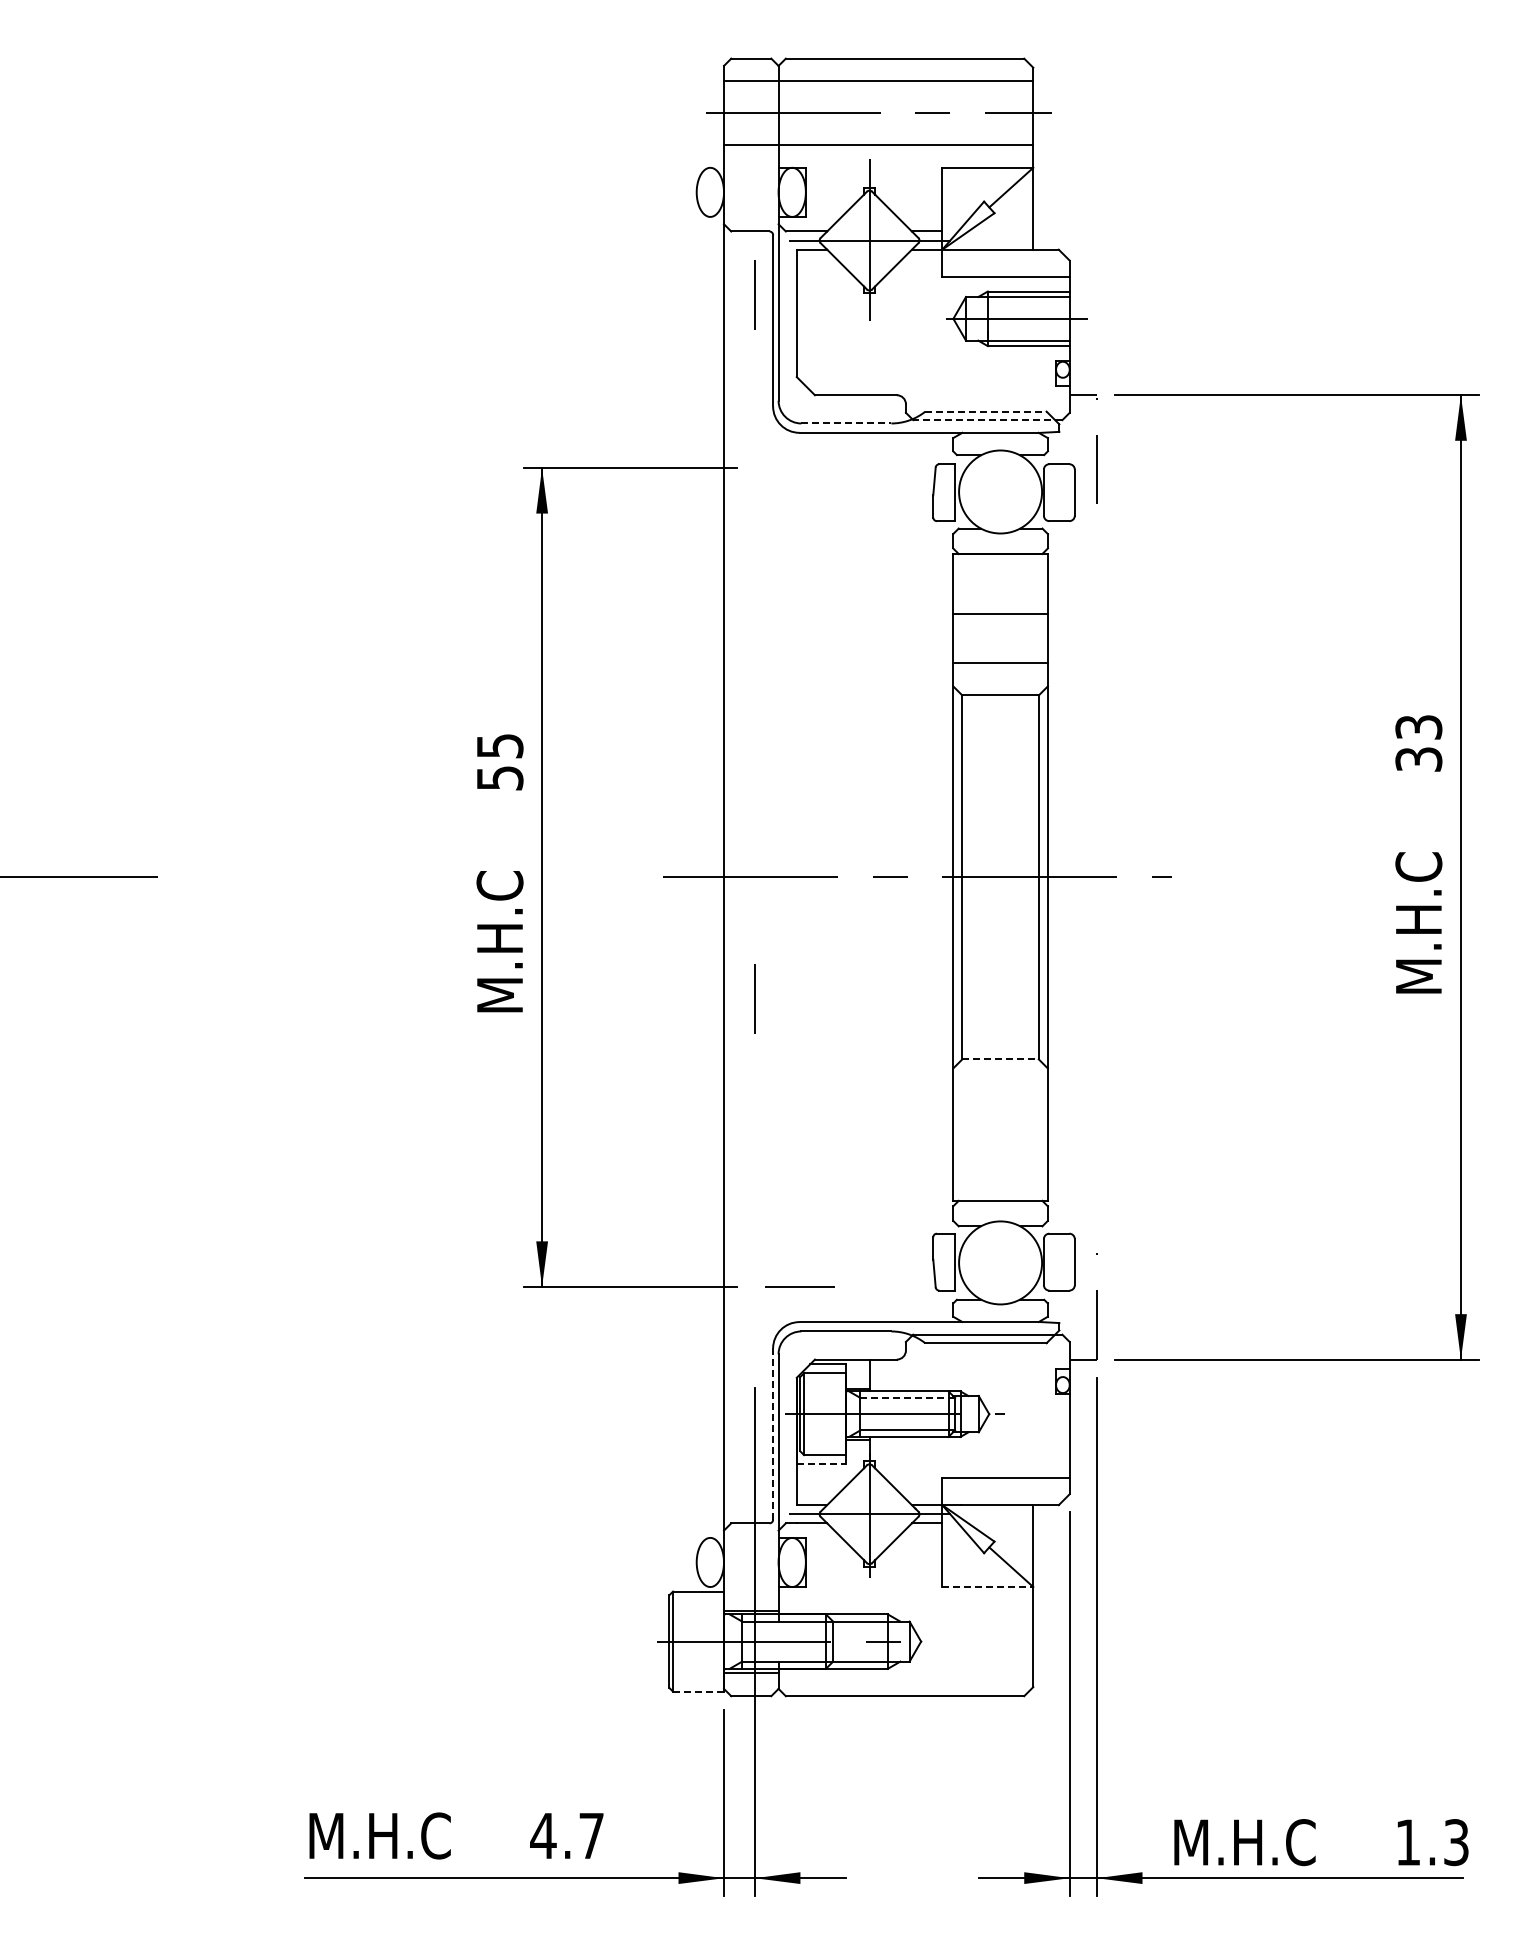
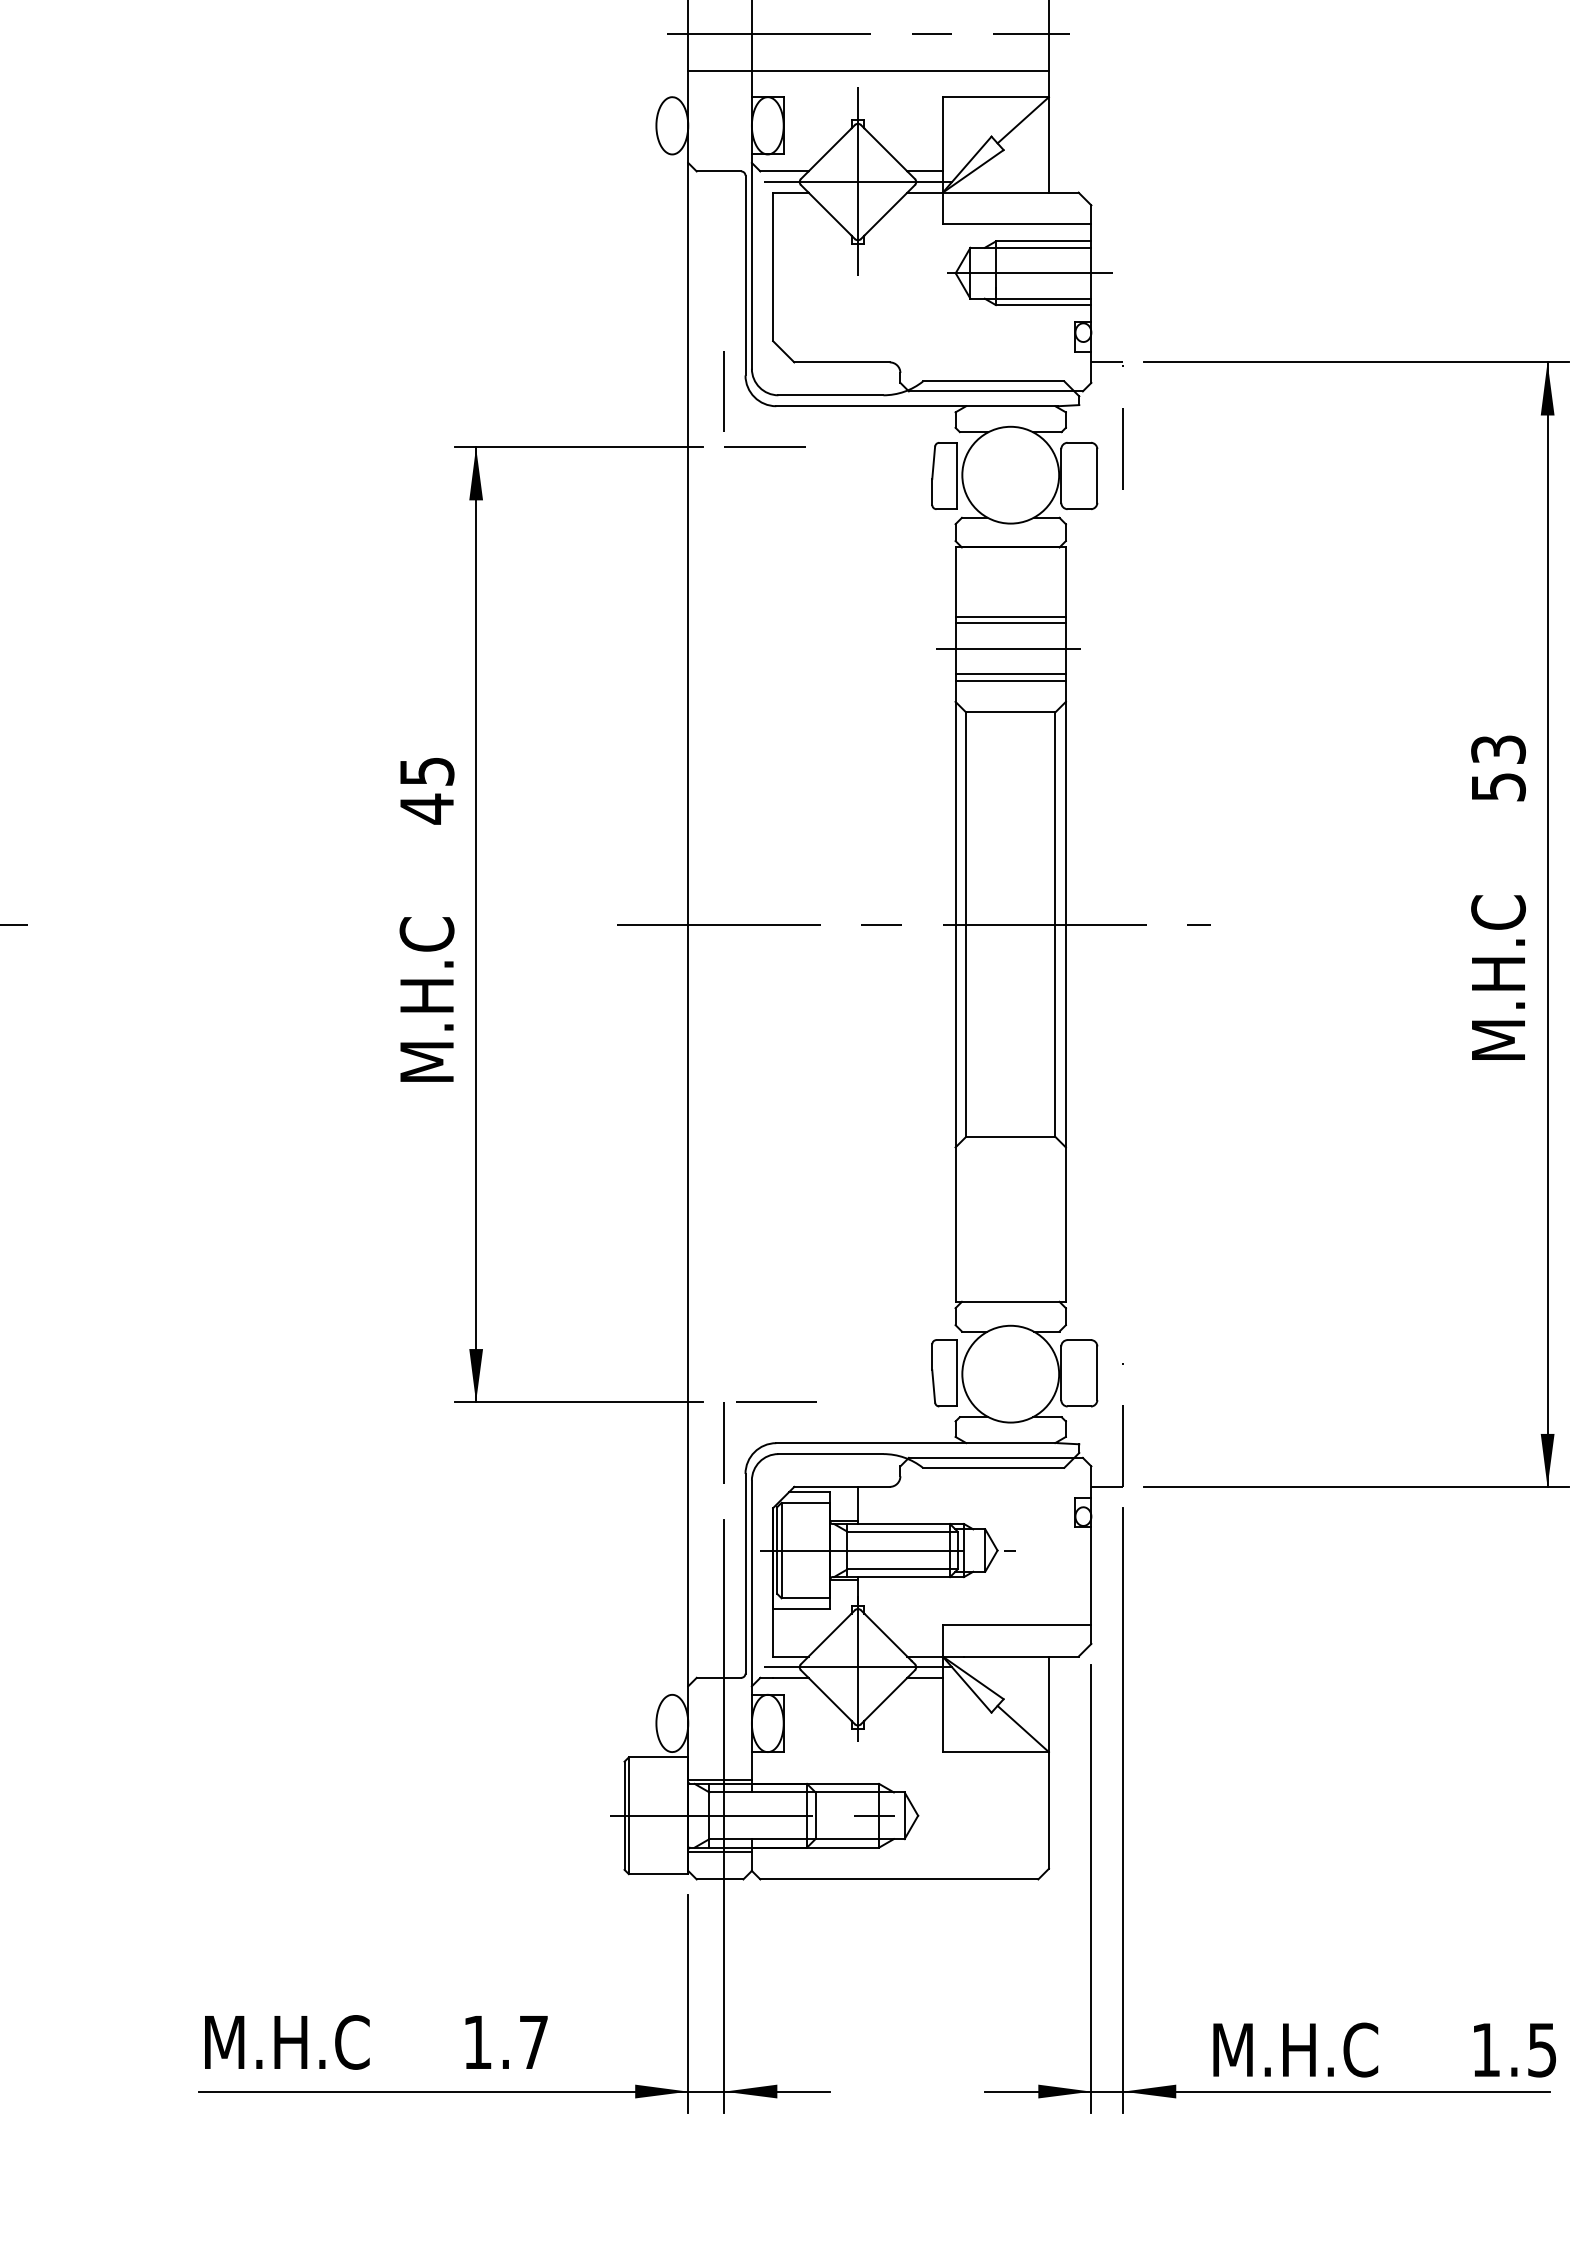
line: (754, 294) -> (723, 390), moved
line: (985, 411) -> (993, 381), dashed -> solid
line: (987, 420) -> (995, 391), dashed -> solid
line: (846, 423) -> (831, 395), dashed -> solid
line: (789, 467) -> (764, 446), added
line: (1000, 619) -> (1010, 623), added
line: (998, 640) -> (1008, 648), added
line: (1000, 668) -> (1010, 681), added
text: (1418, 759) -> (1498, 787), 33 -> 53
text: (500, 778) -> (427, 809), 55 -> 45
line: (754, 998) -> (723, 1442), moved
line: (1001, 1059) -> (1011, 1136), dashed -> solid
line: (908, 1397) -> (903, 1531), dashed -> solid
line: (773, 1434) -> (745, 1574), dashed -> solid
line: (821, 1464) -> (801, 1609), dashed -> solid
line: (988, 1587) -> (996, 1752), dashed -> solid
line: (699, 1691) -> (659, 1873), dashed -> solid
text: (543, 1835) -> (477, 2041), 4.7 -> 1.7
text: (1456, 1842) -> (1542, 2050), 1.3 -> 1.5

